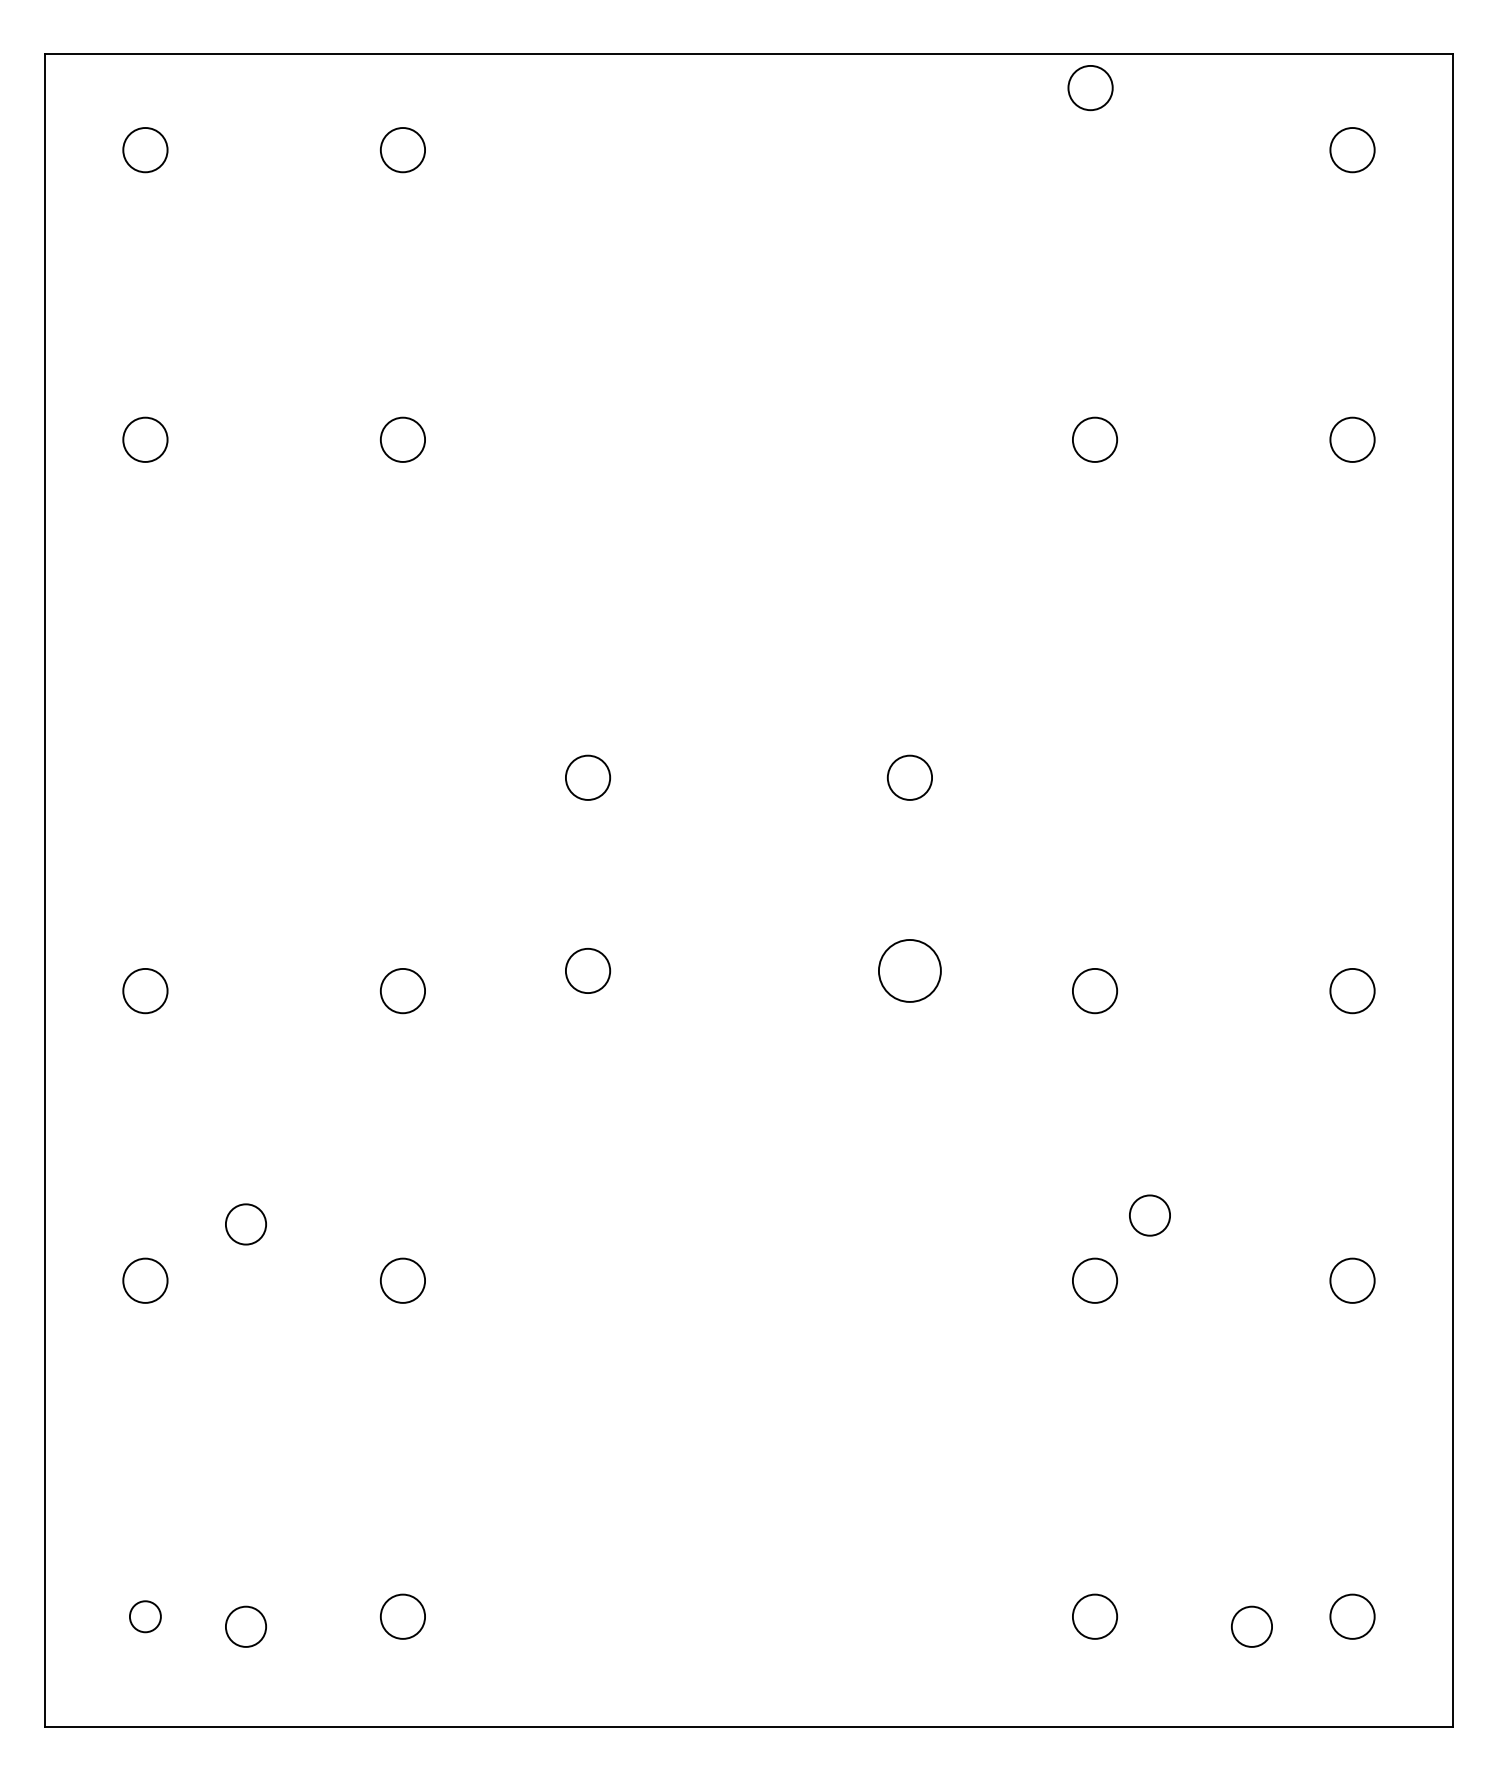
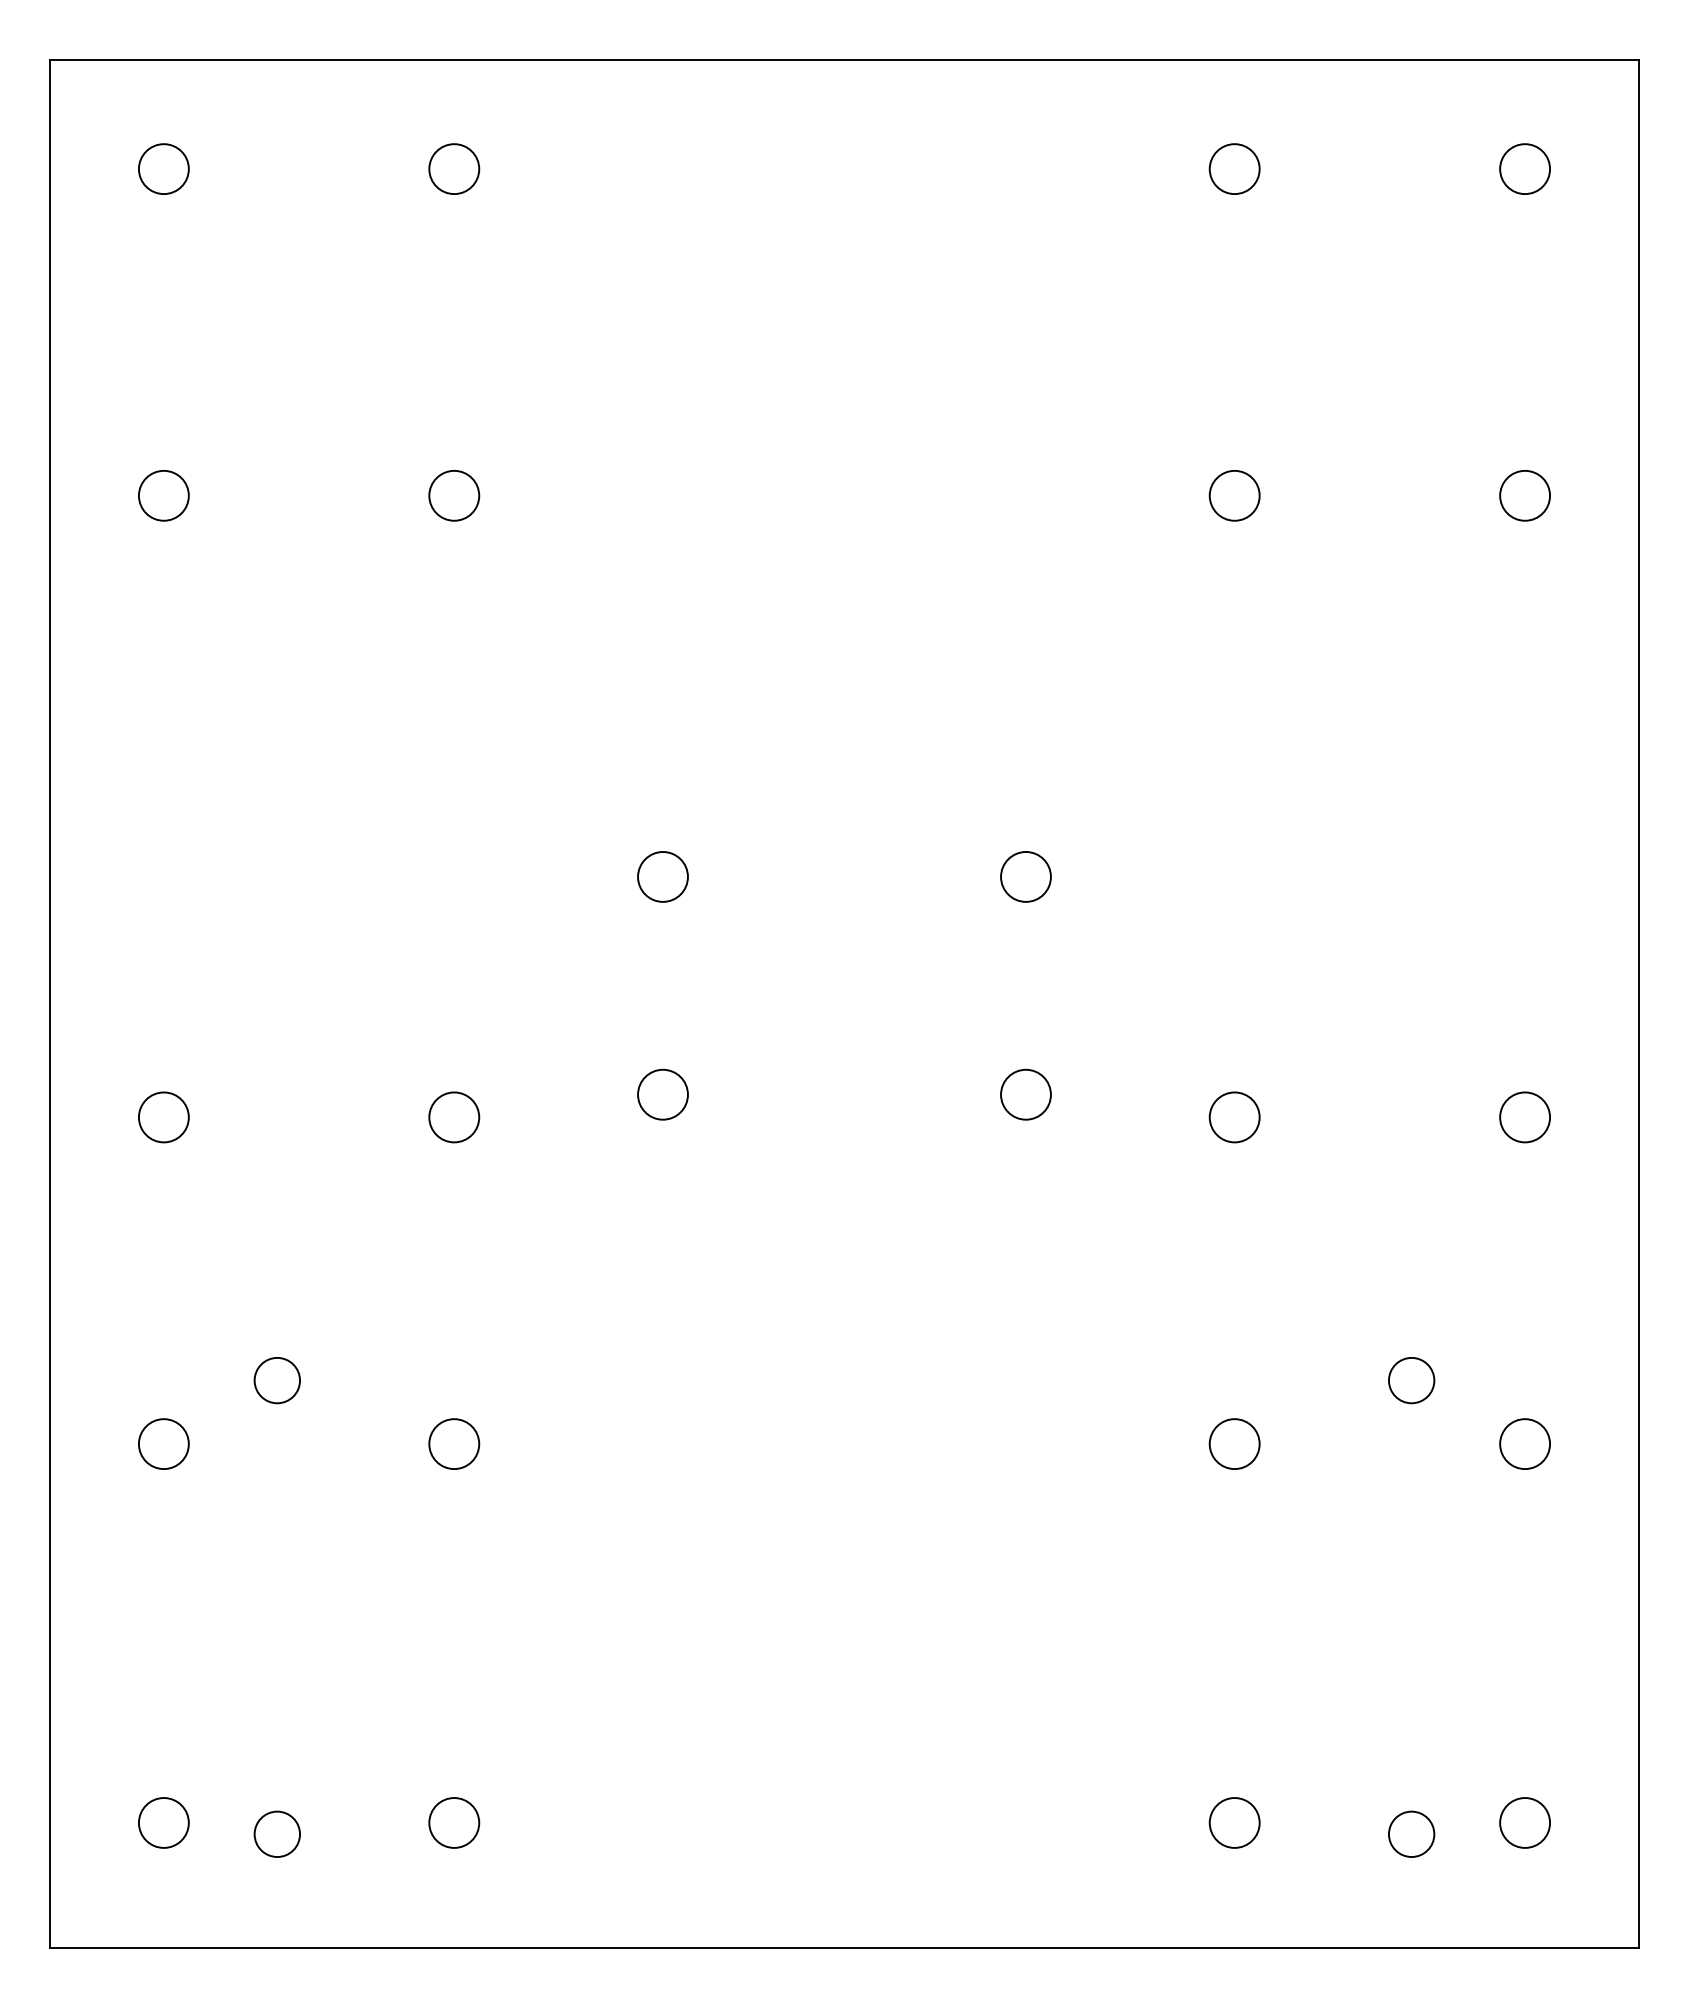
circle: (1090, 87) -> (1234, 168), moved
circle: (909, 970) -> (1025, 1094), size x0.71
circle: (1149, 1215) -> (1411, 1380), moved
circle: (145, 1616) -> (163, 1822), size x1.43

